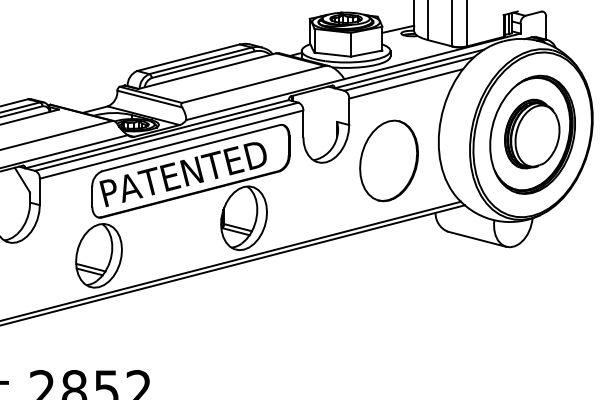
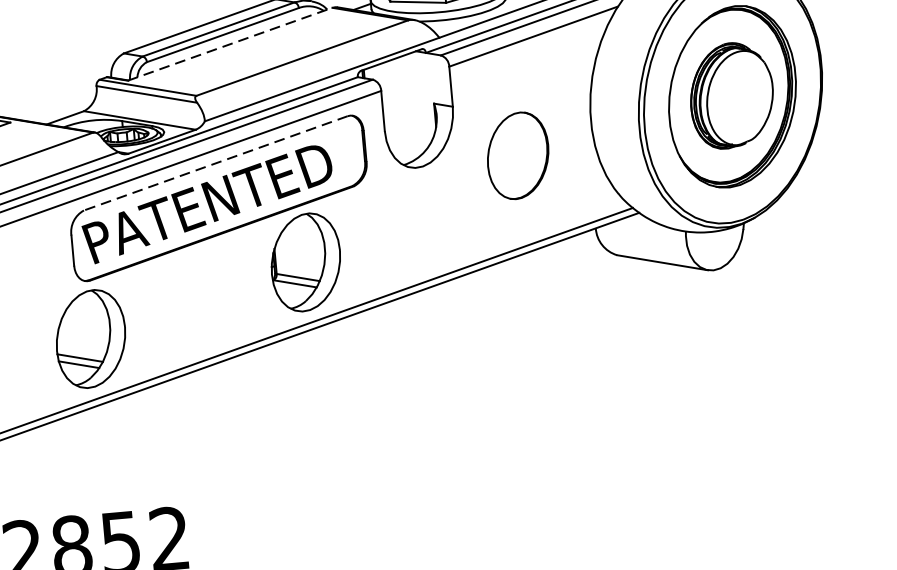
line: (207, 71) -> (230, 44), solid -> dashed
line: (190, 148) -> (215, 163), solid -> dashed
part: (388, 160) -> (517, 155), size x0.7

